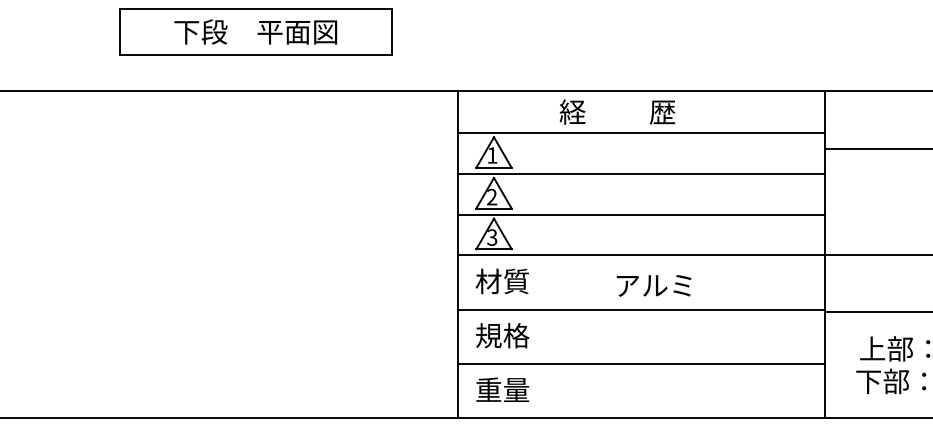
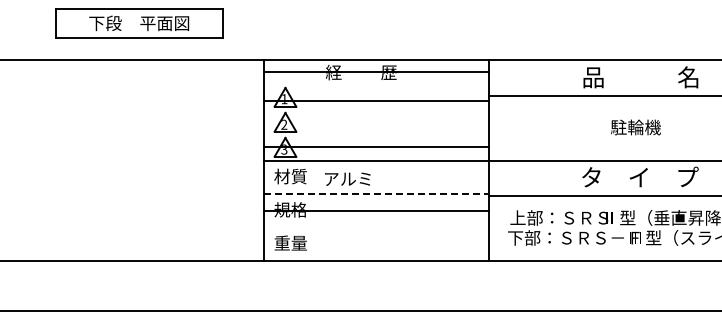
line: (640, 133) -> (375, 71), moved
line: (640, 173) -> (375, 100), moved
line: (640, 214) -> (375, 146), moved
text: (653, 284) -> (347, 178), moved
line: (642, 309) -> (376, 193), solid -> dashed
line: (640, 364) -> (375, 211), moved

